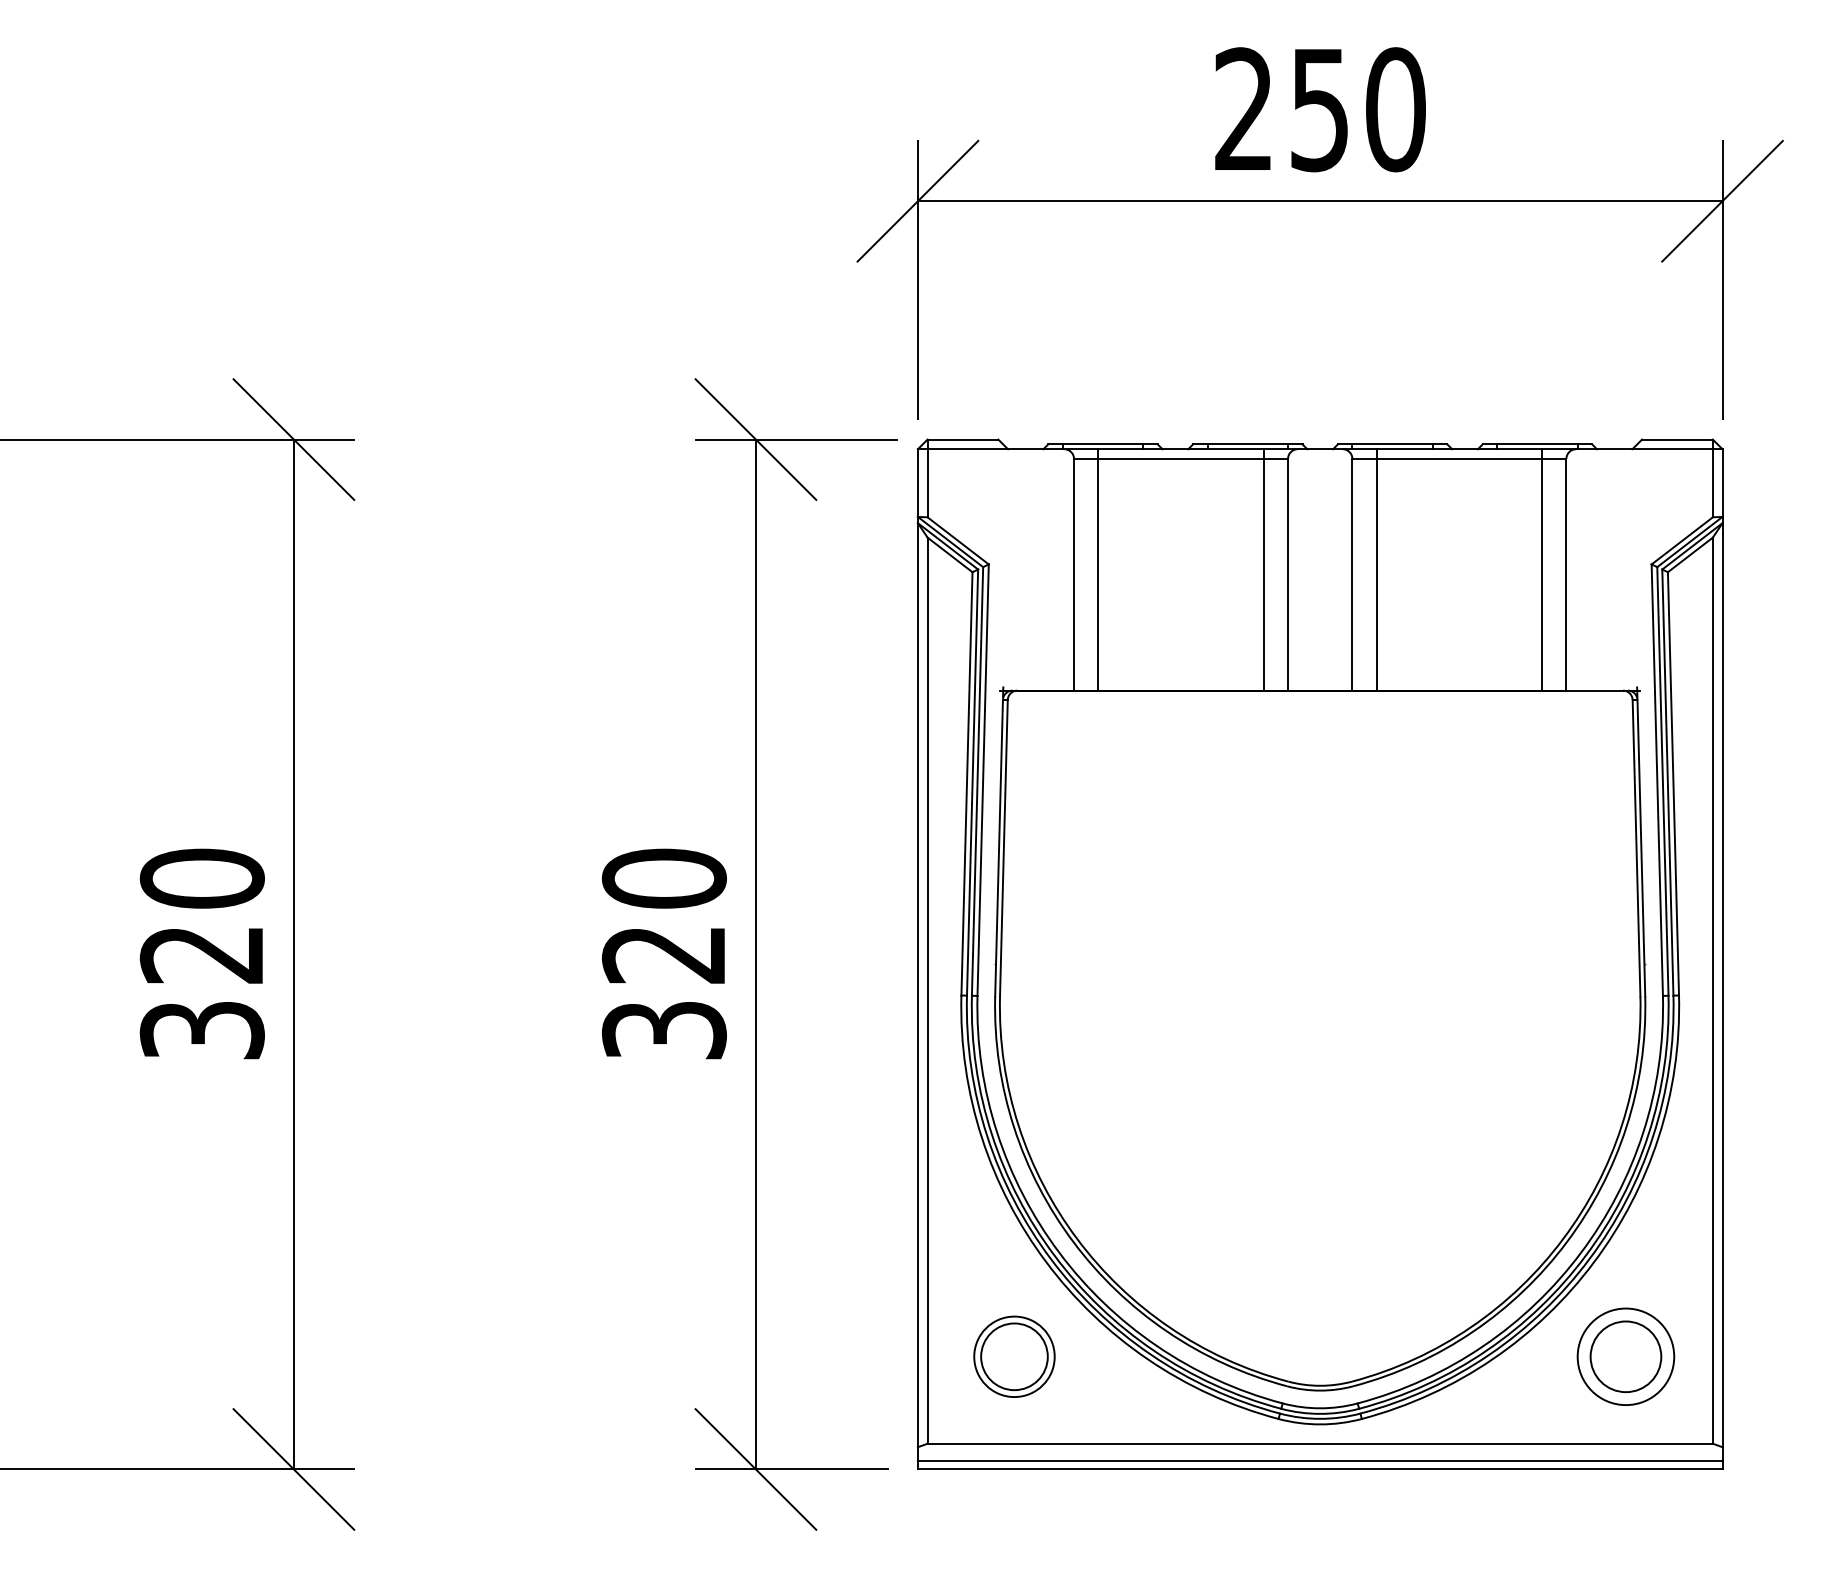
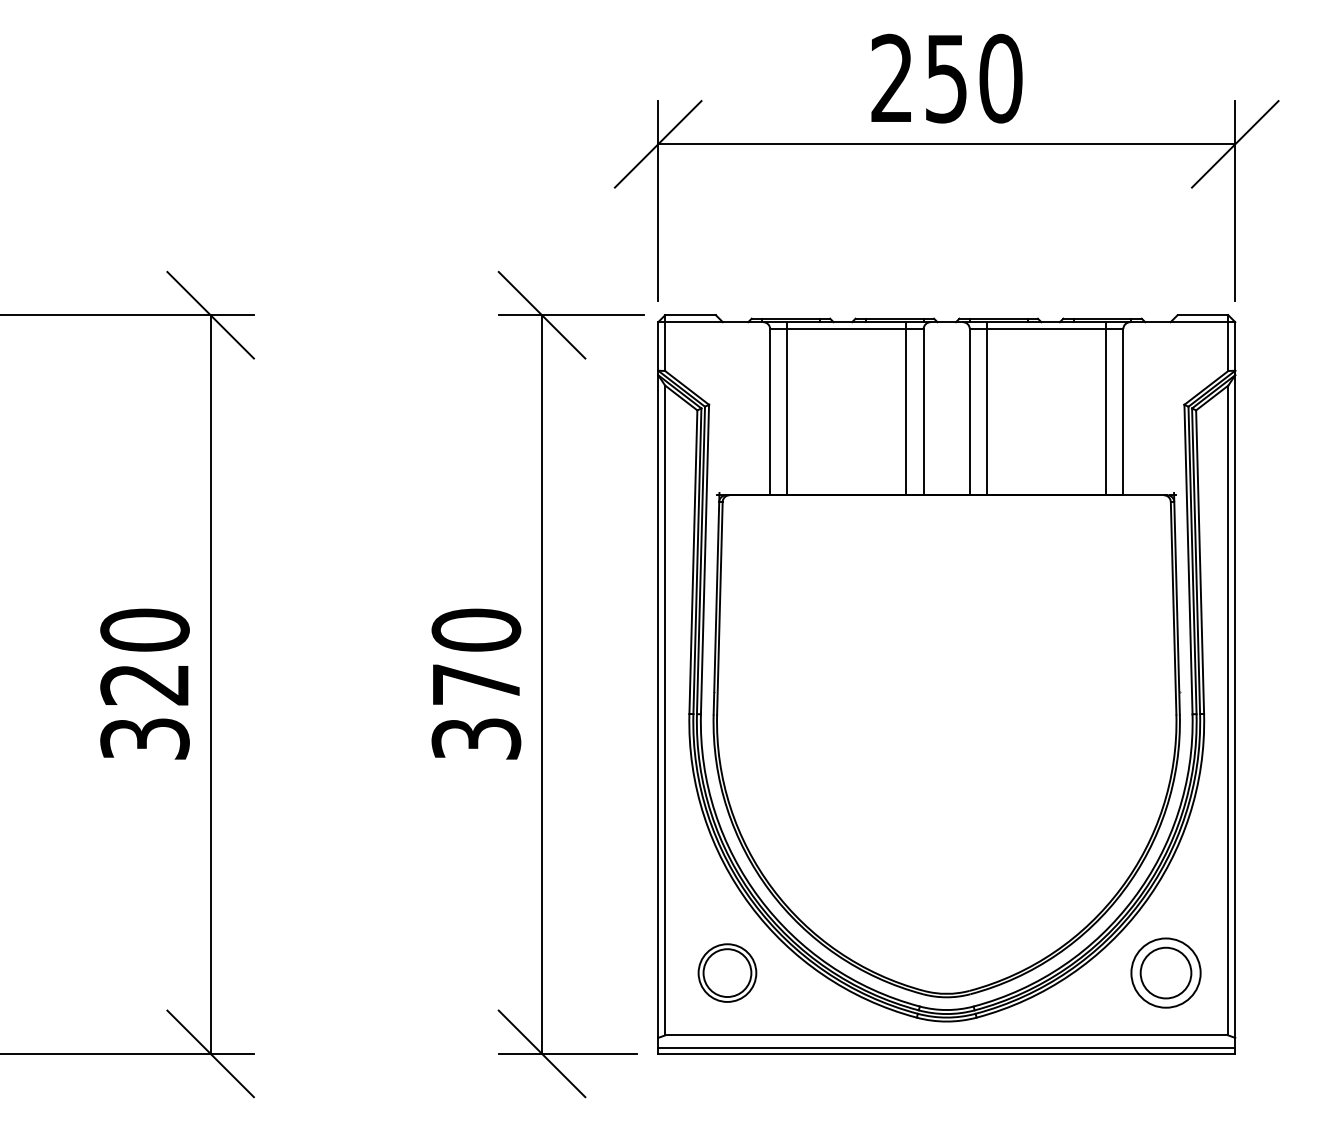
text: (662, 954) -> (475, 684), 320 -> 370

